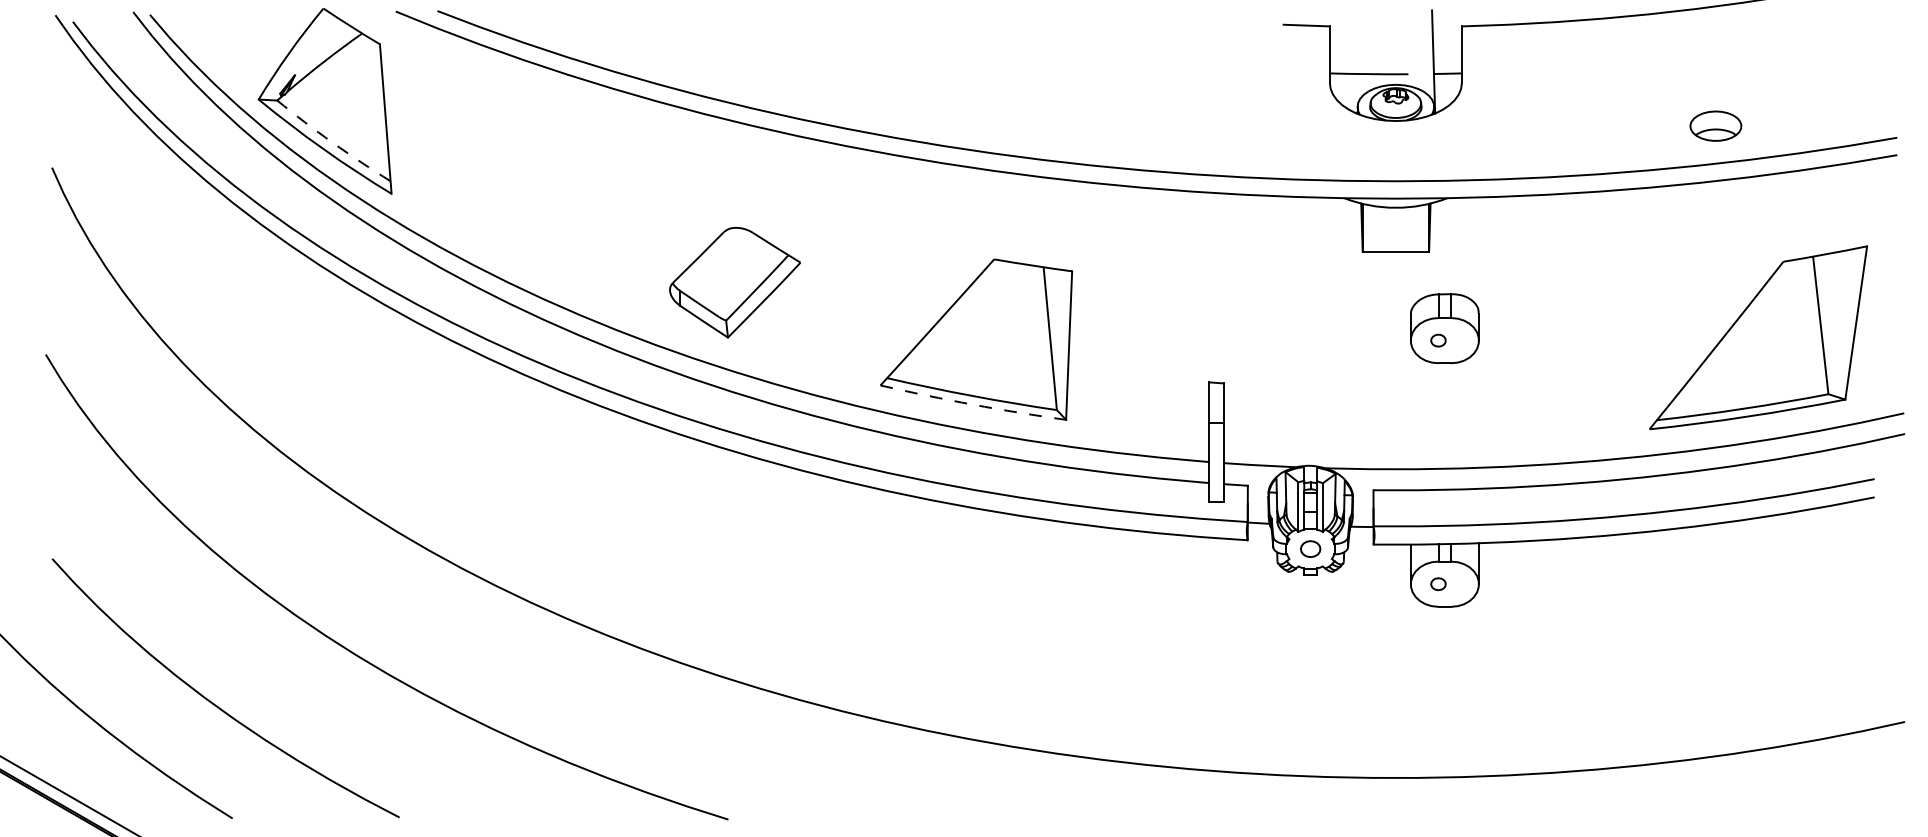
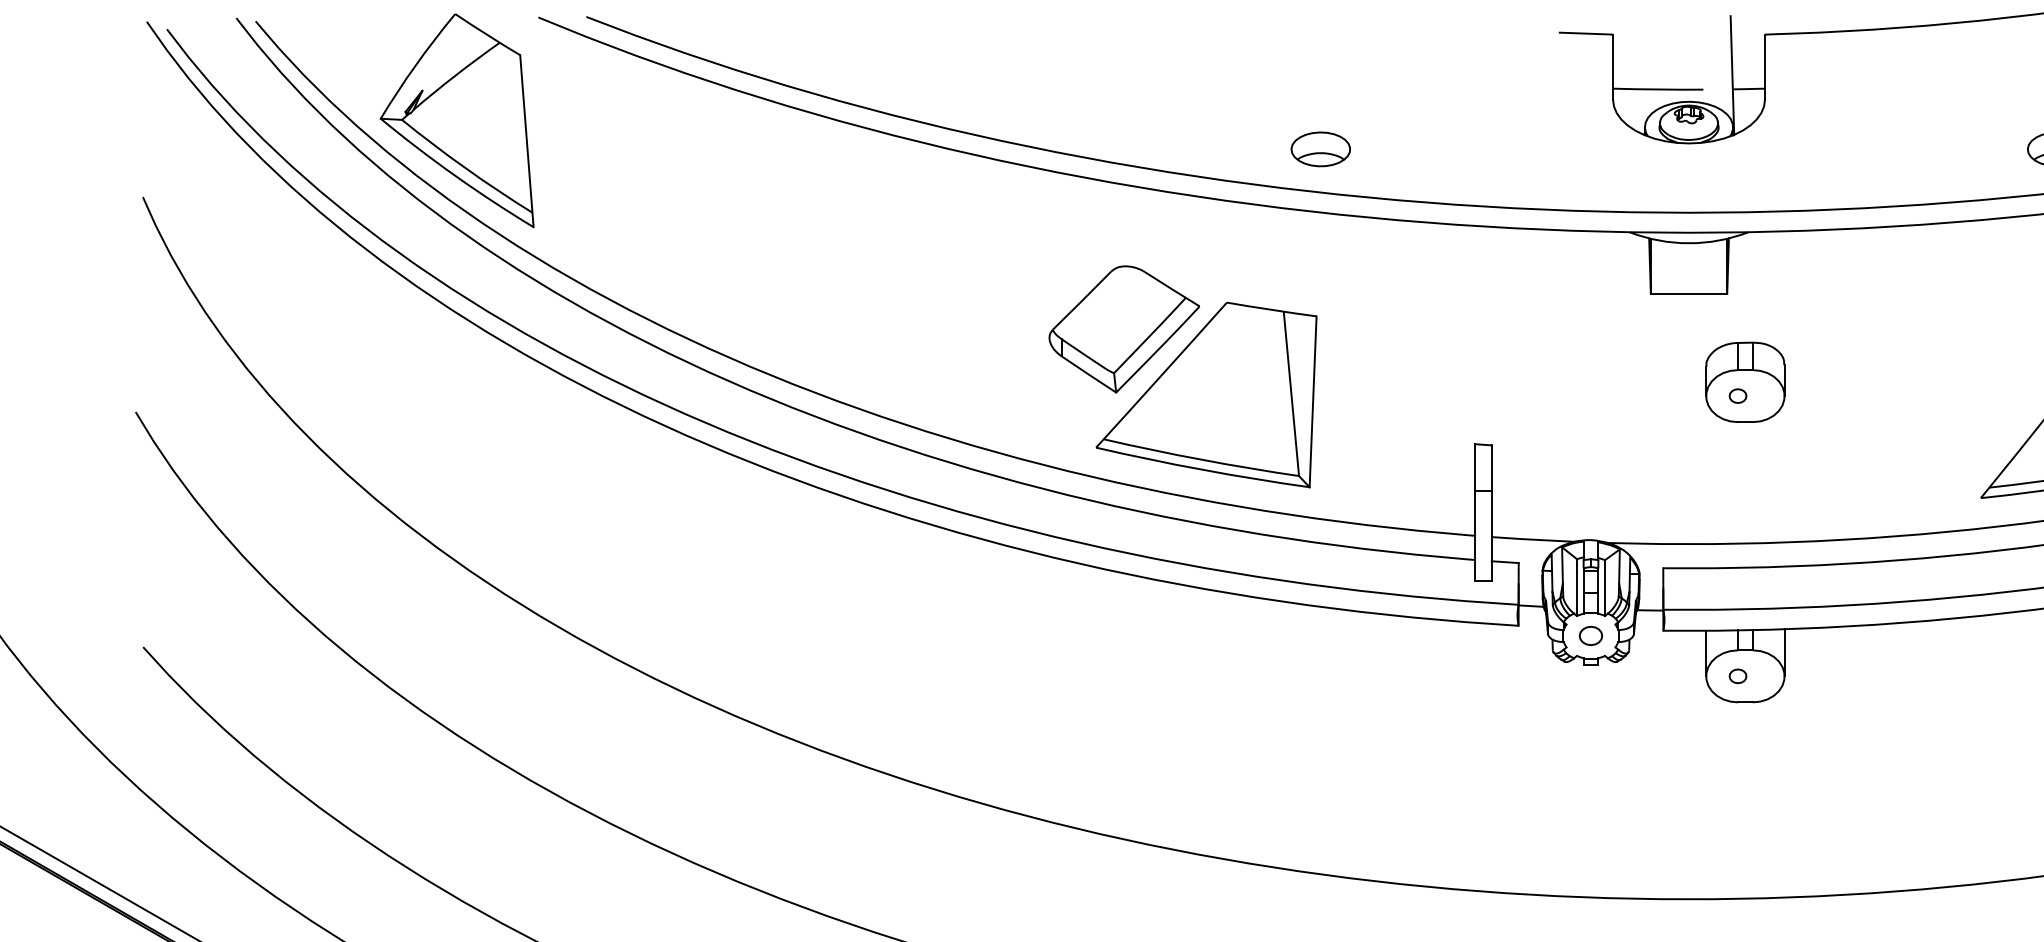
part: (1075, 125) -> (1320, 148), added
arc: (332, 142) -> (465, 168), dashed -> solid
part: (734, 282) -> (1123, 329), moved
arc: (972, 404) -> (1201, 469), dashed -> solid

